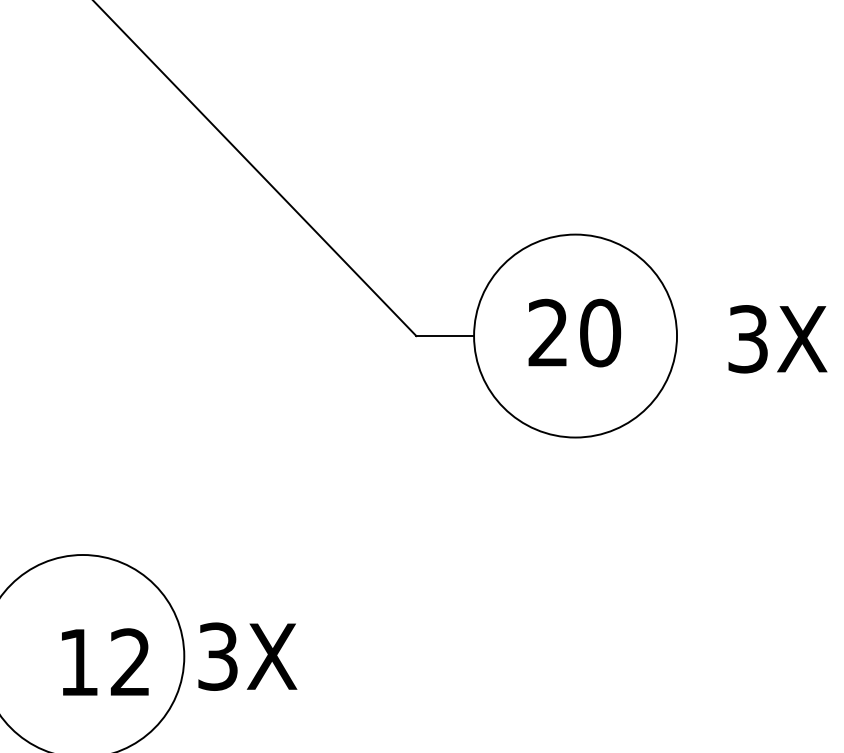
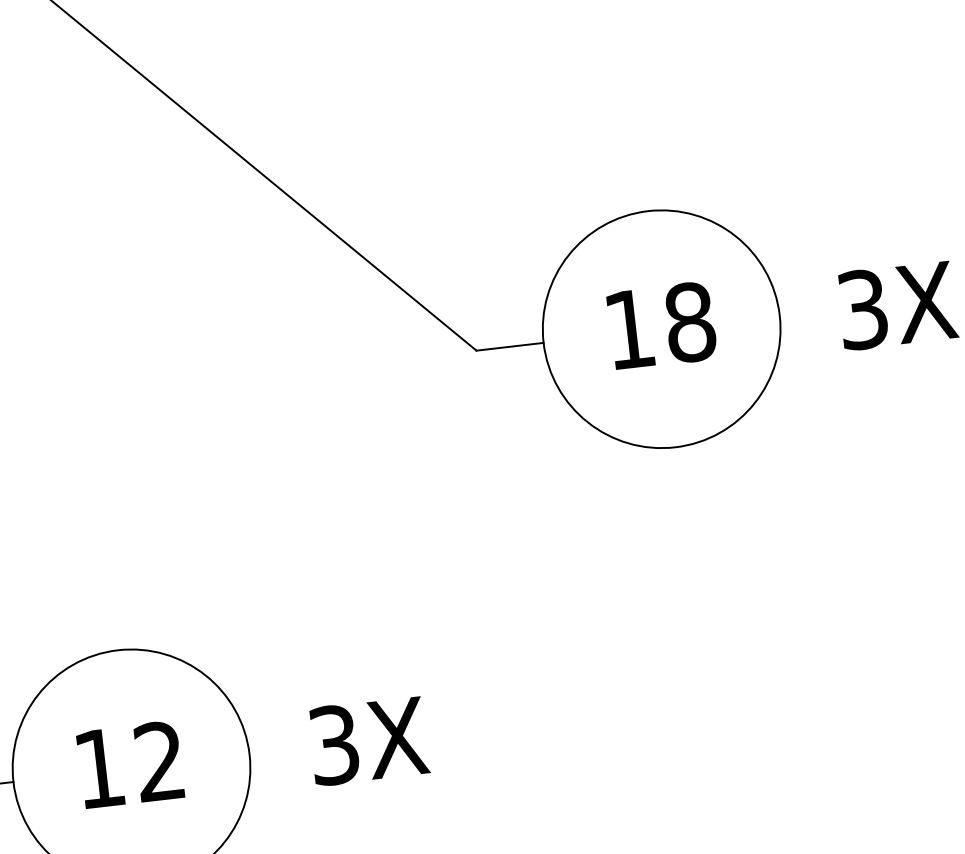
text: (574, 332) -> (659, 325), 20 -> 18
text: (247, 656) -> (368, 740), moved
text: (105, 661) -> (130, 763), moved

